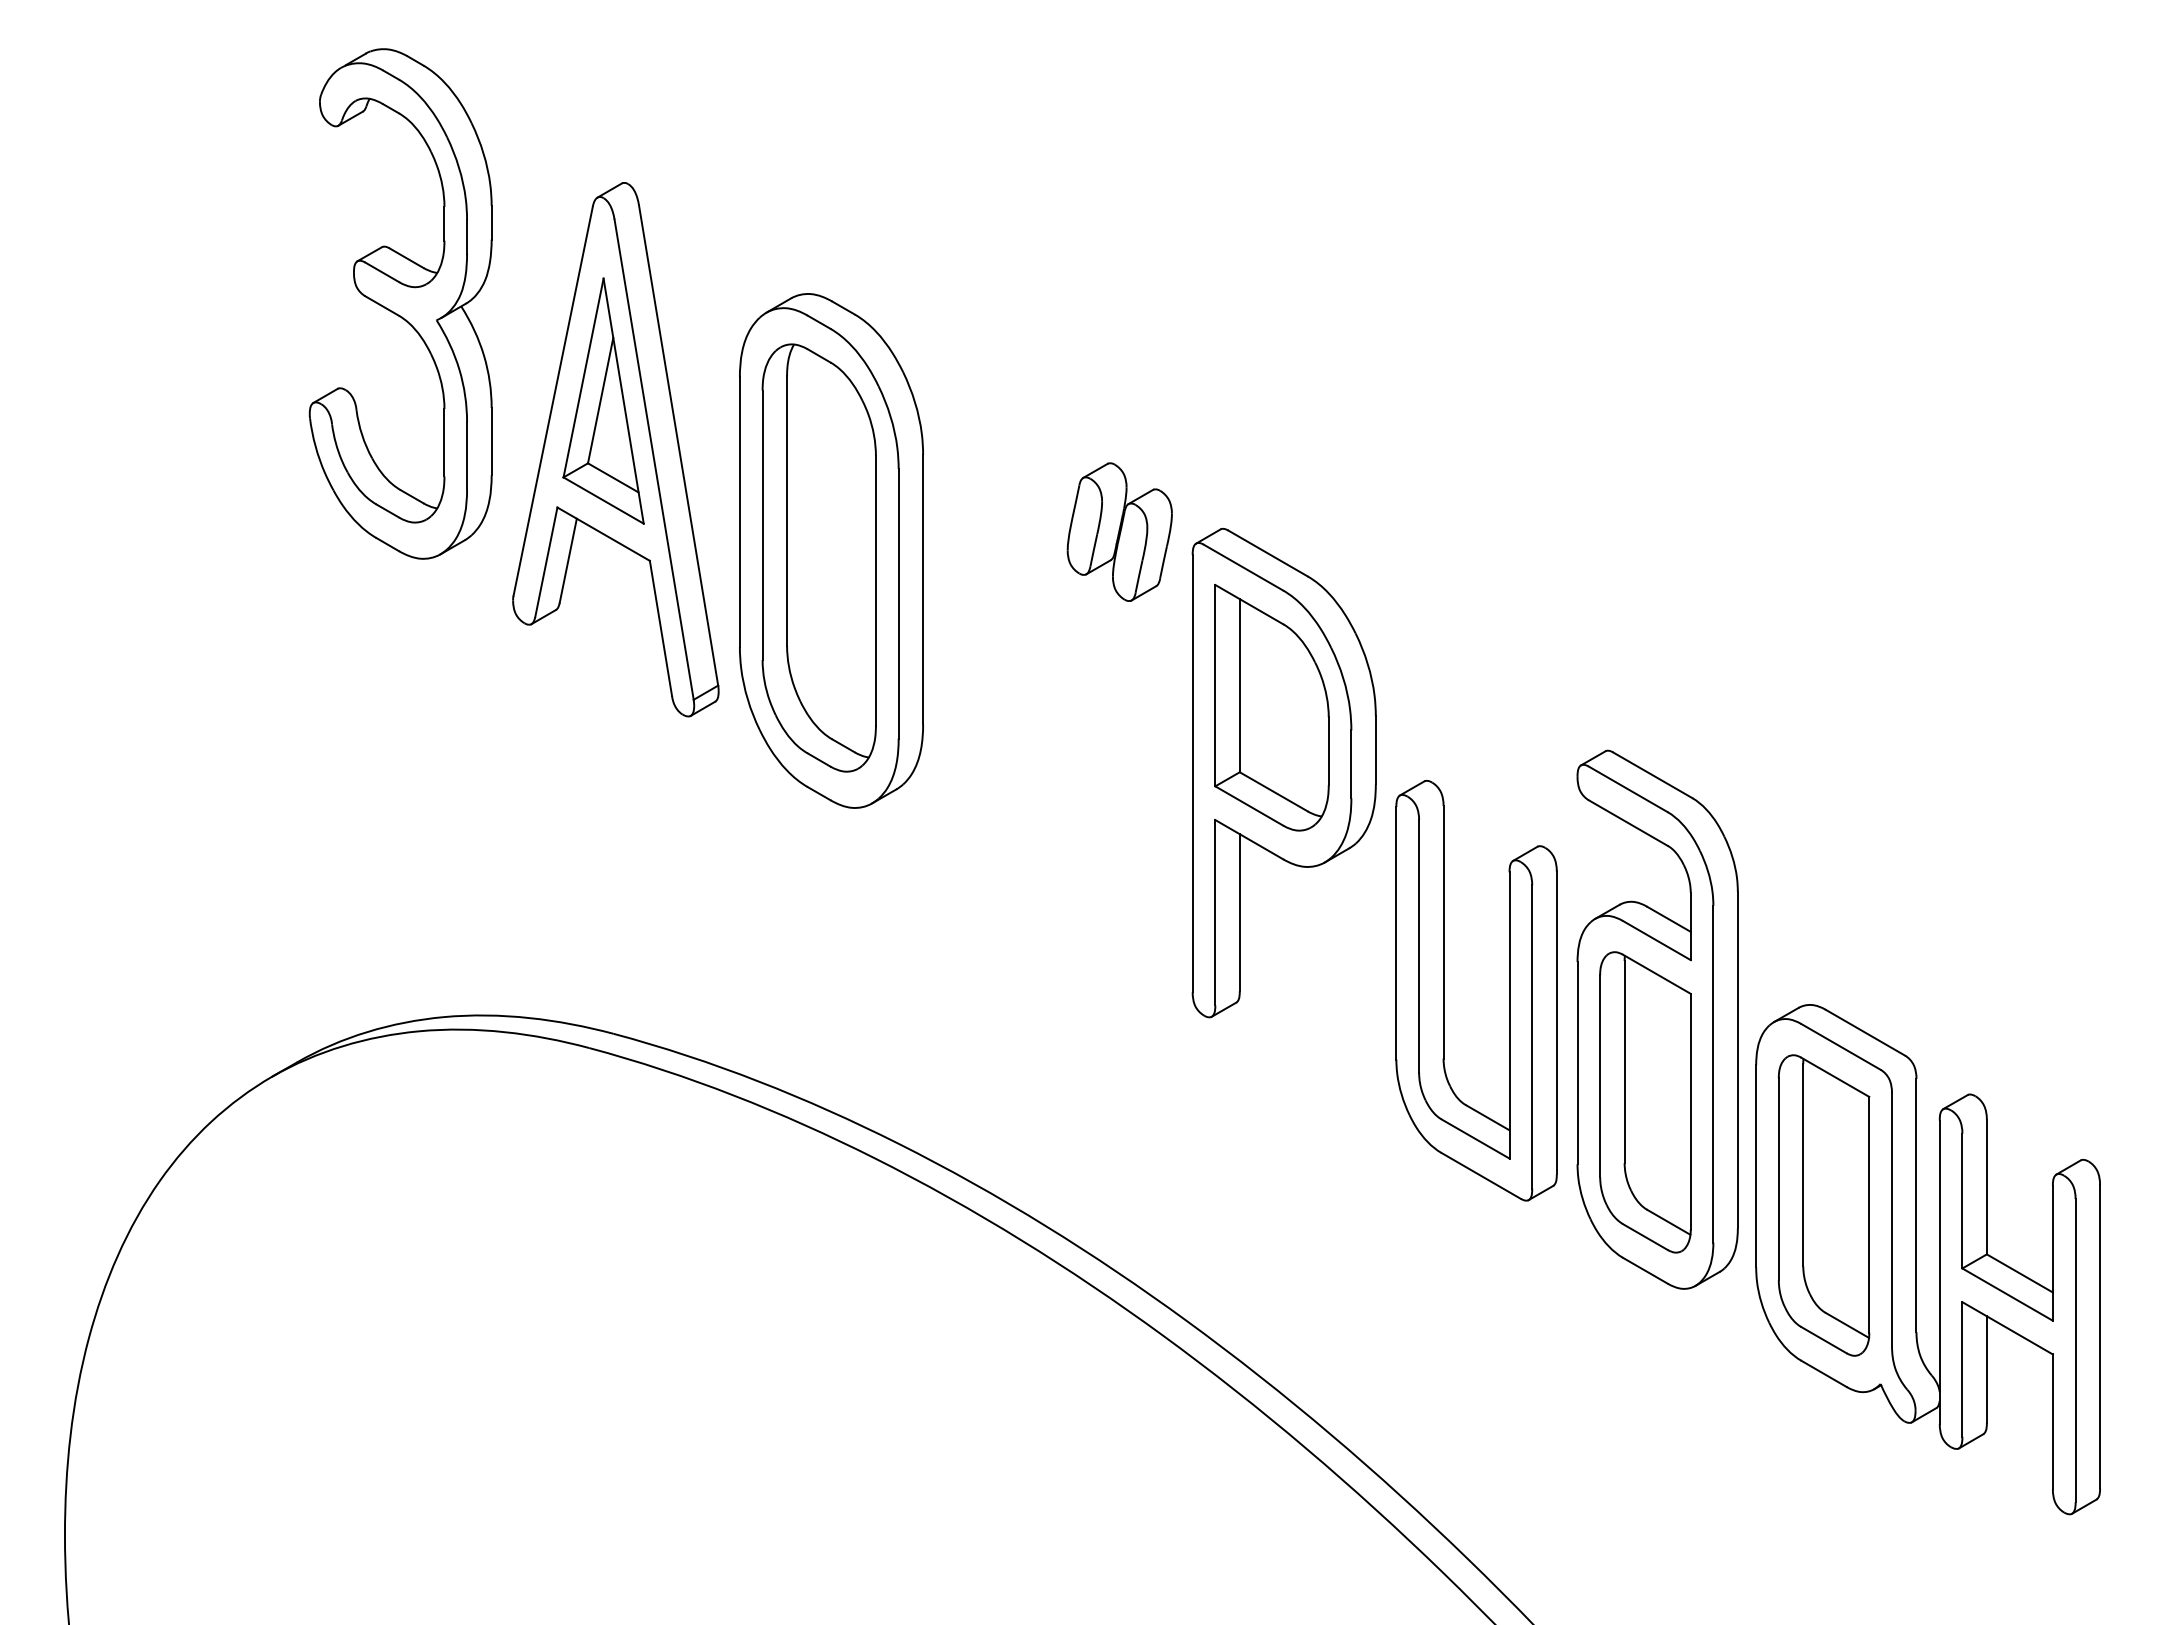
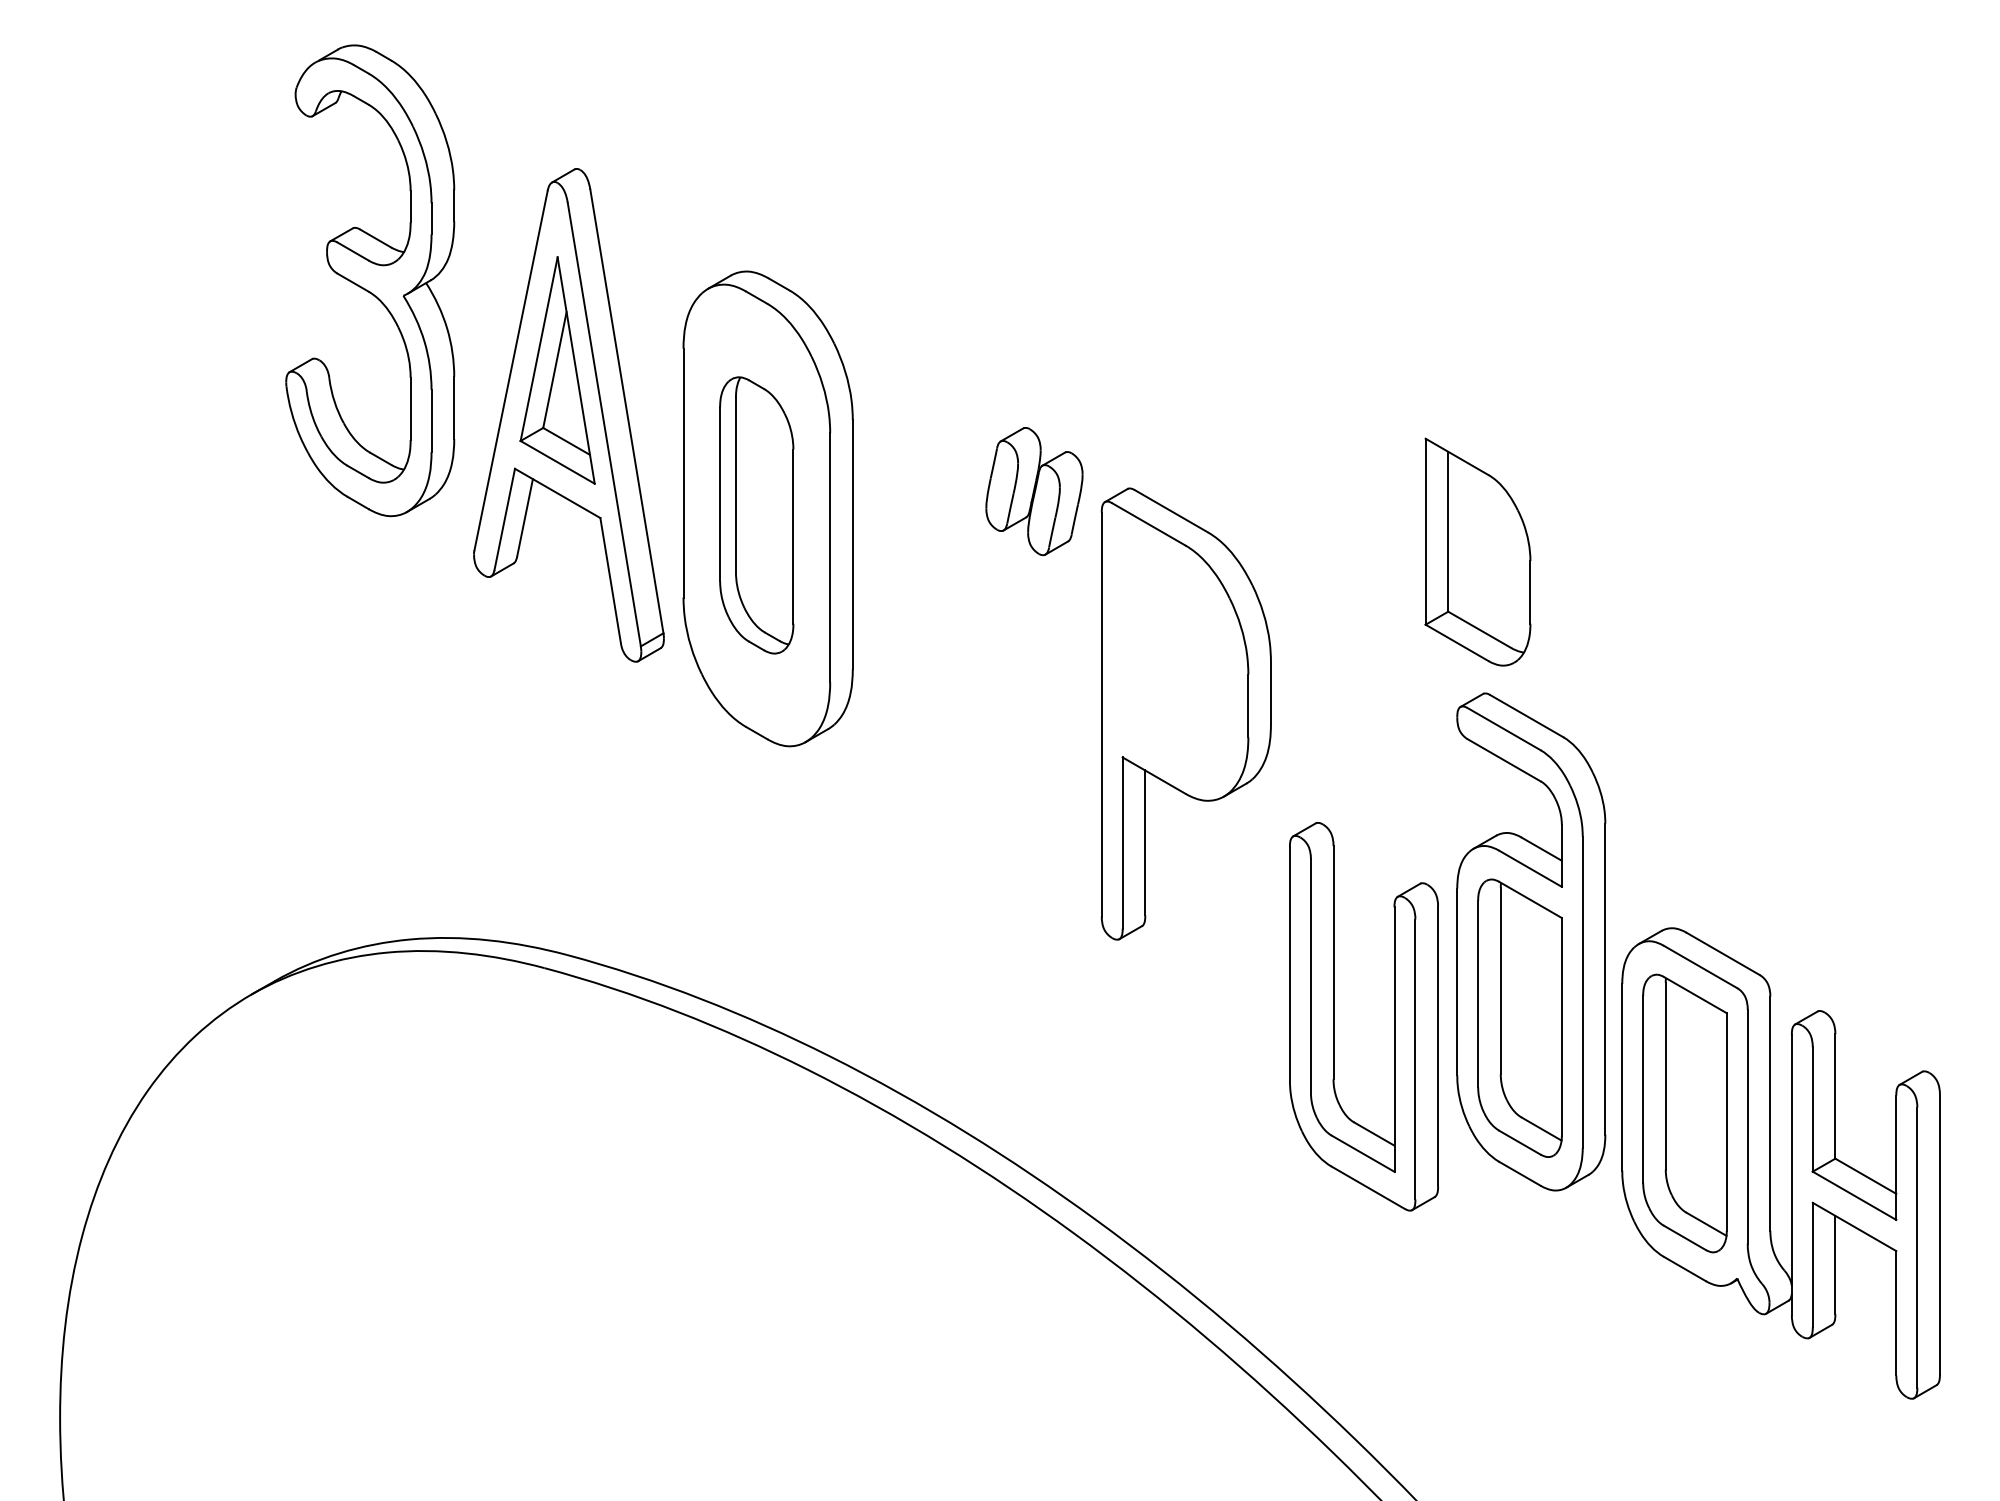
part: (818, 557) -> (756, 514), size x0.7
part: (1271, 707) -> (1477, 551), moved
part: (1444, 990) -> (1334, 1016), moved

